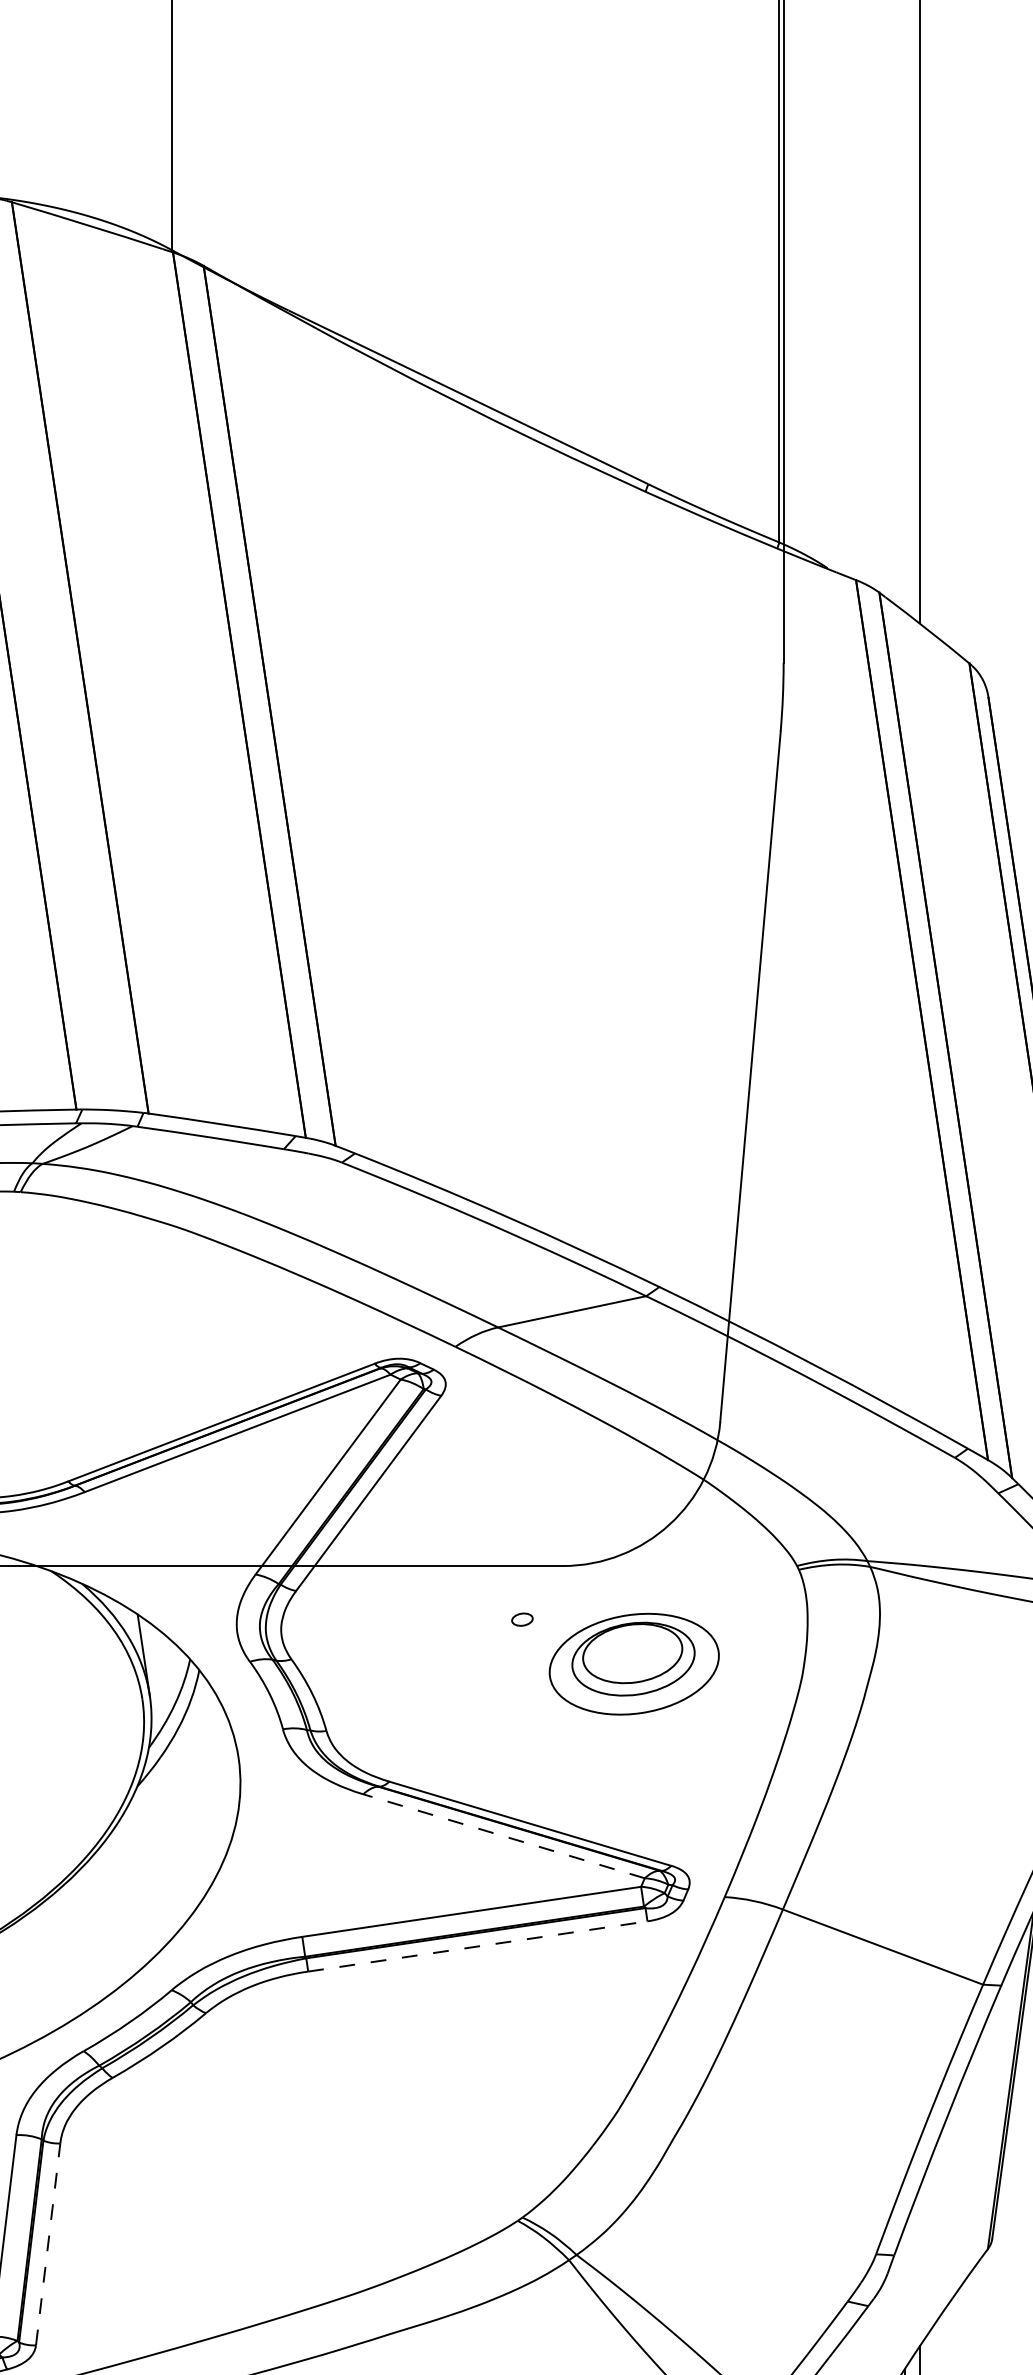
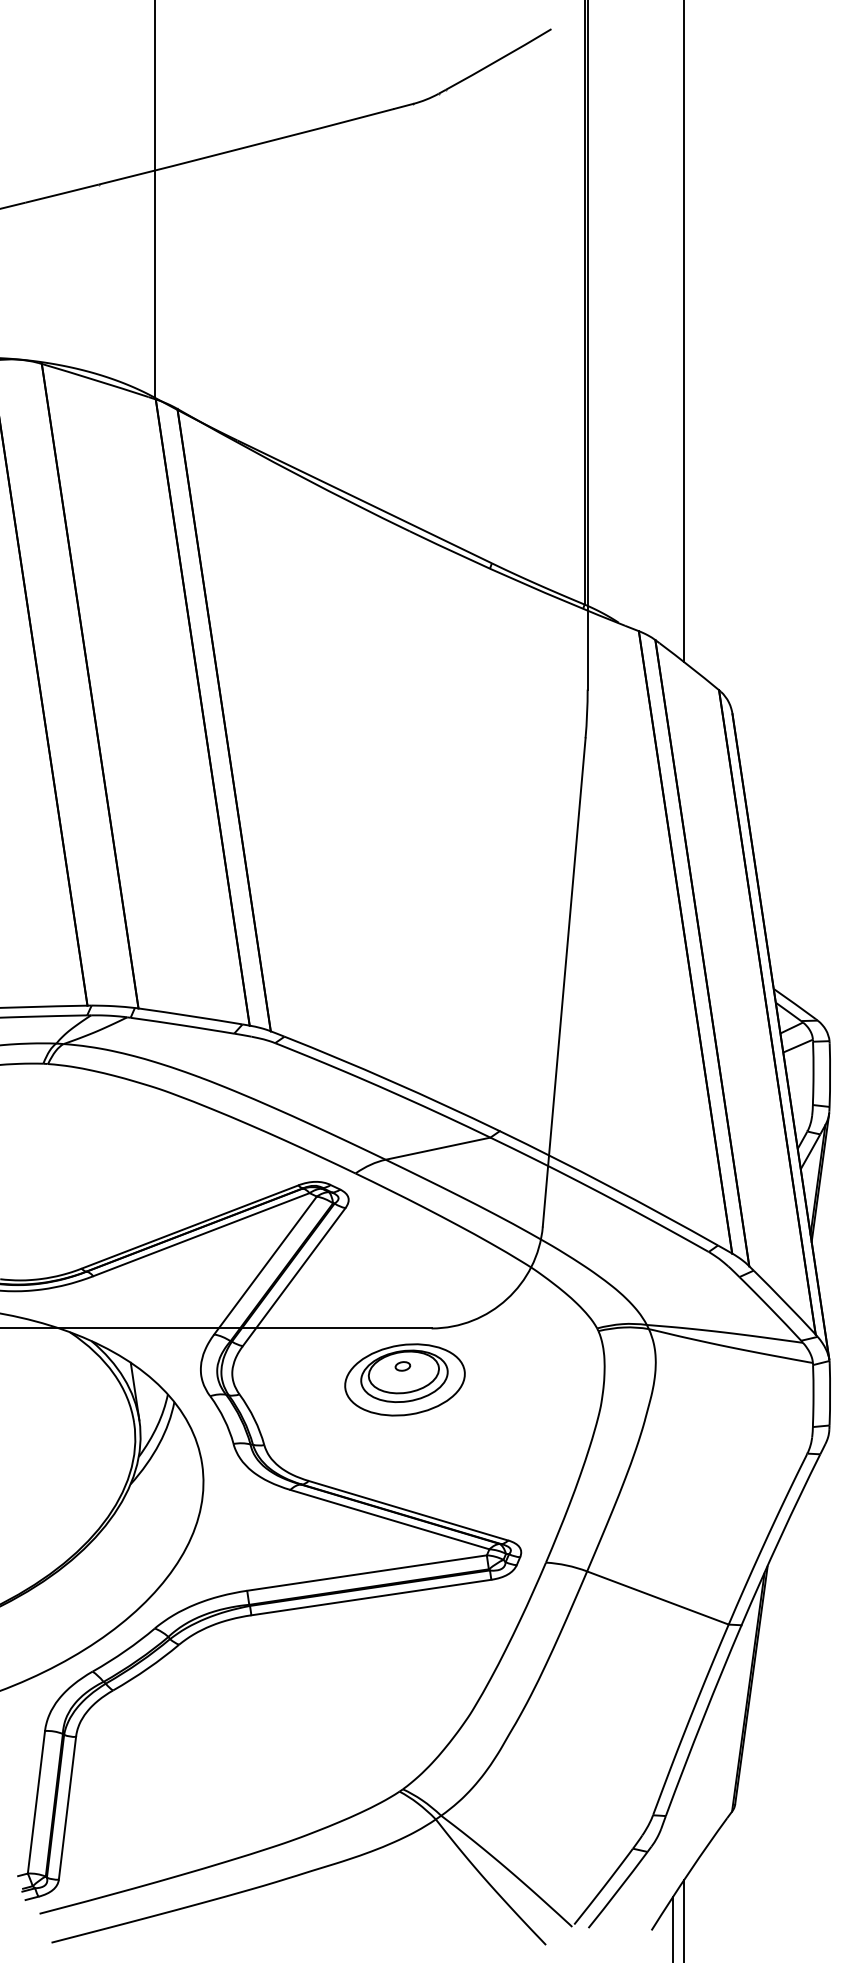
part: (633, 1663) -> (404, 1379), moved
line: (503, 1836) -> (389, 1519), dashed -> solid
line: (478, 1946) -> (371, 1597), dashed -> solid
line: (48, 2244) -> (67, 1808), dashed -> solid

